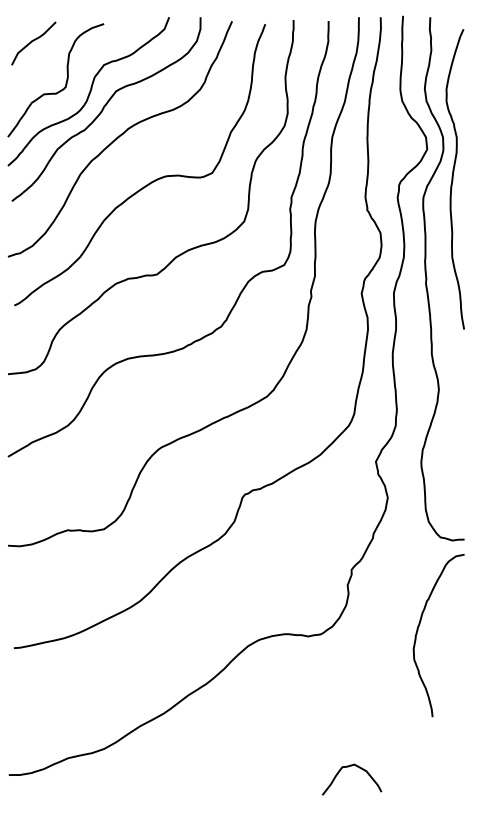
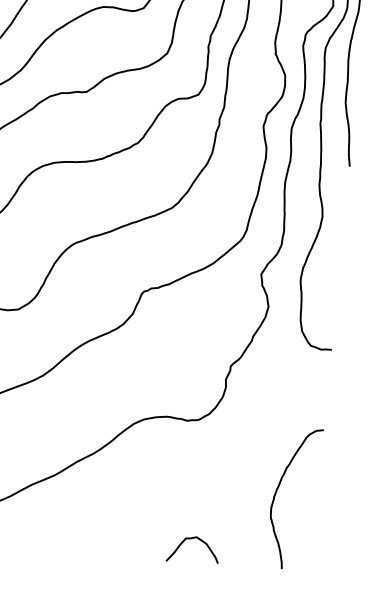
curve: (418, 630) -> (277, 492), moved
curve: (348, 767) -> (191, 539), moved

